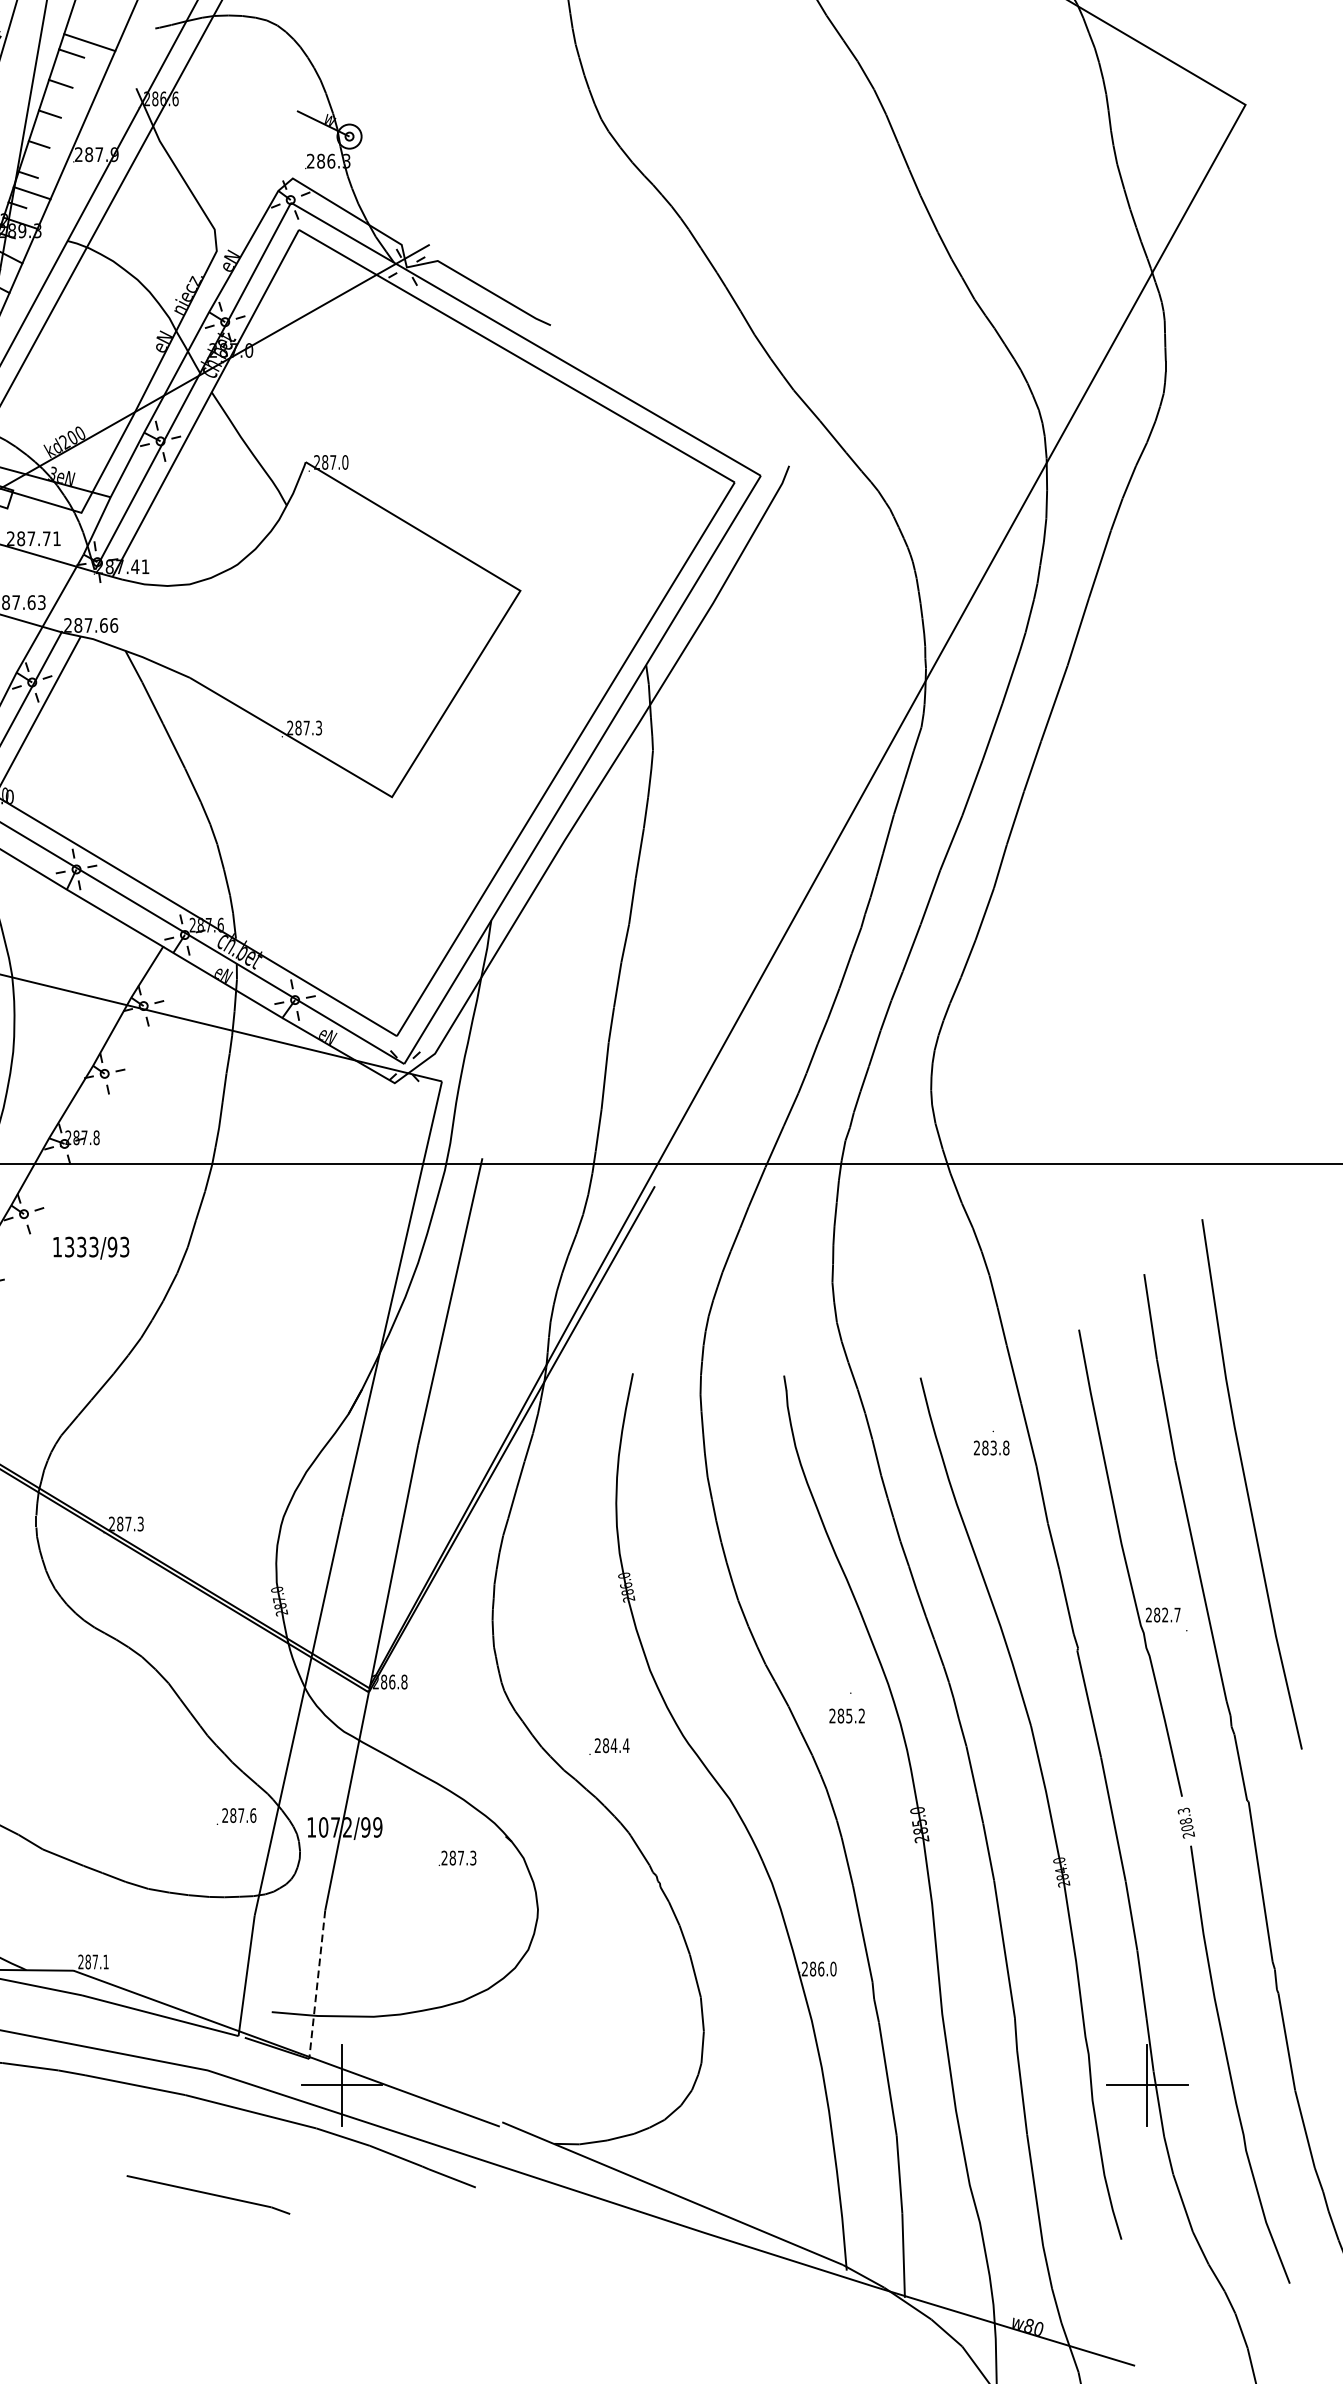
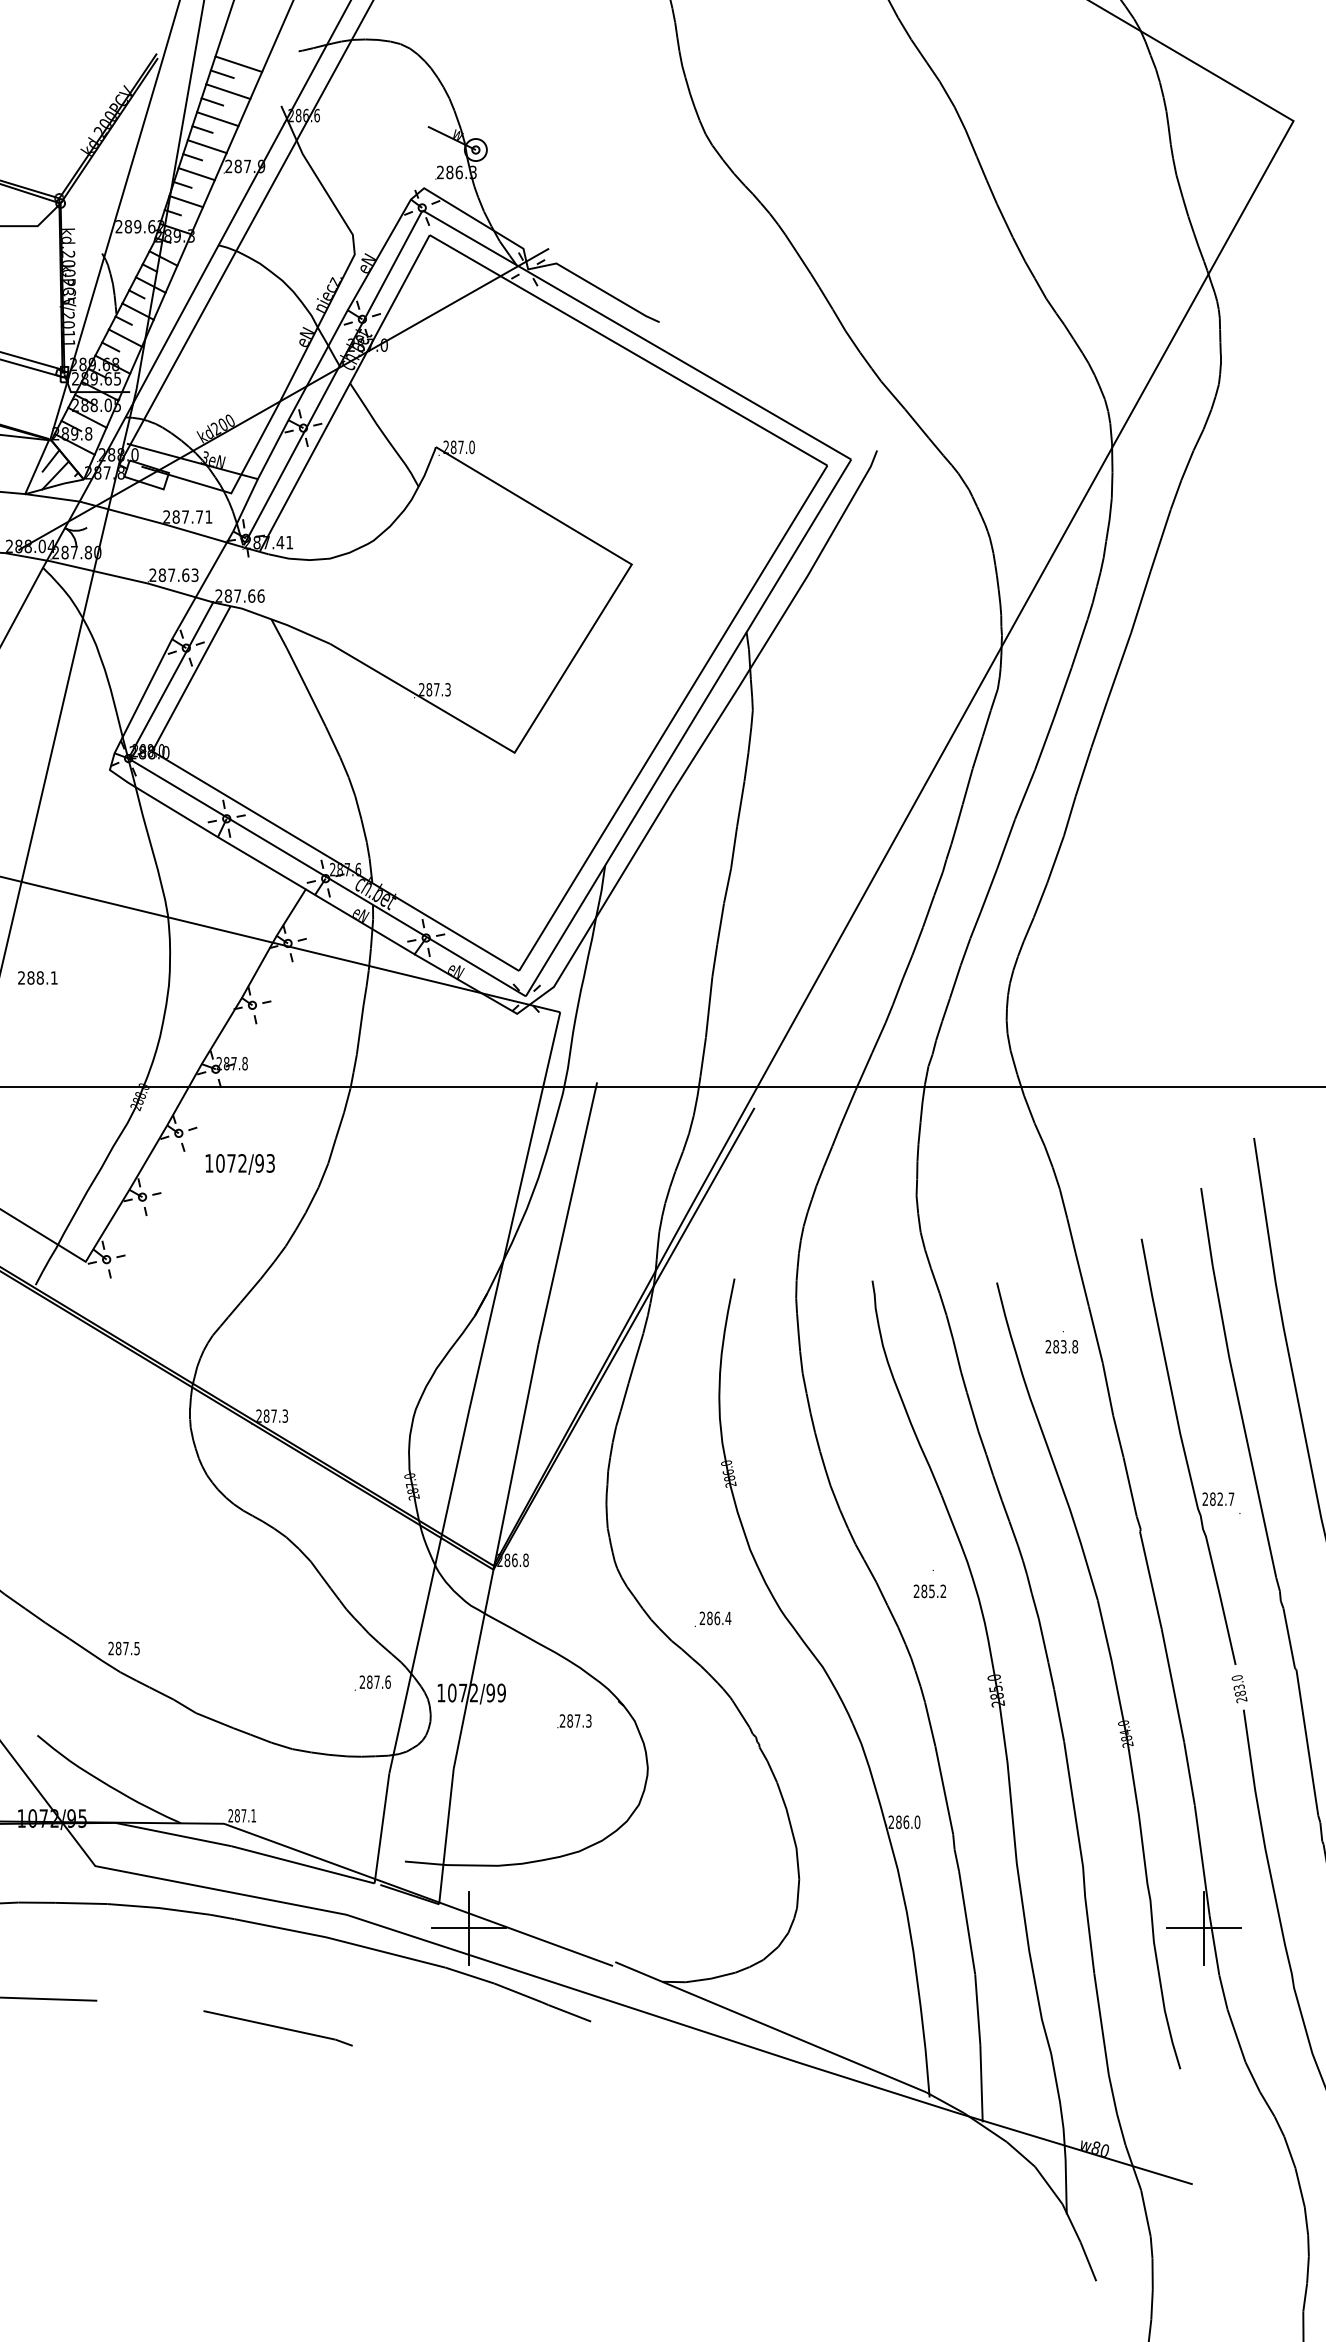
line: (78, 72) -> (228, 91), added
line: (66, 103) -> (217, 119), added
line: (54, 132) -> (206, 146), added
line: (43, 163) -> (196, 174), added
text: (81, 1247) -> (231, 1163), 1333/93 -> 1072/93
text: (614, 1745) -> (717, 1618), 284.4 -> 286.4
text: (1185, 1819) -> (1238, 1685), 208.3 -> 283.0
line: (317, 1985) -> (446, 1837), dashed -> solid
part: (207, 2195) -> (277, 2028), moved

